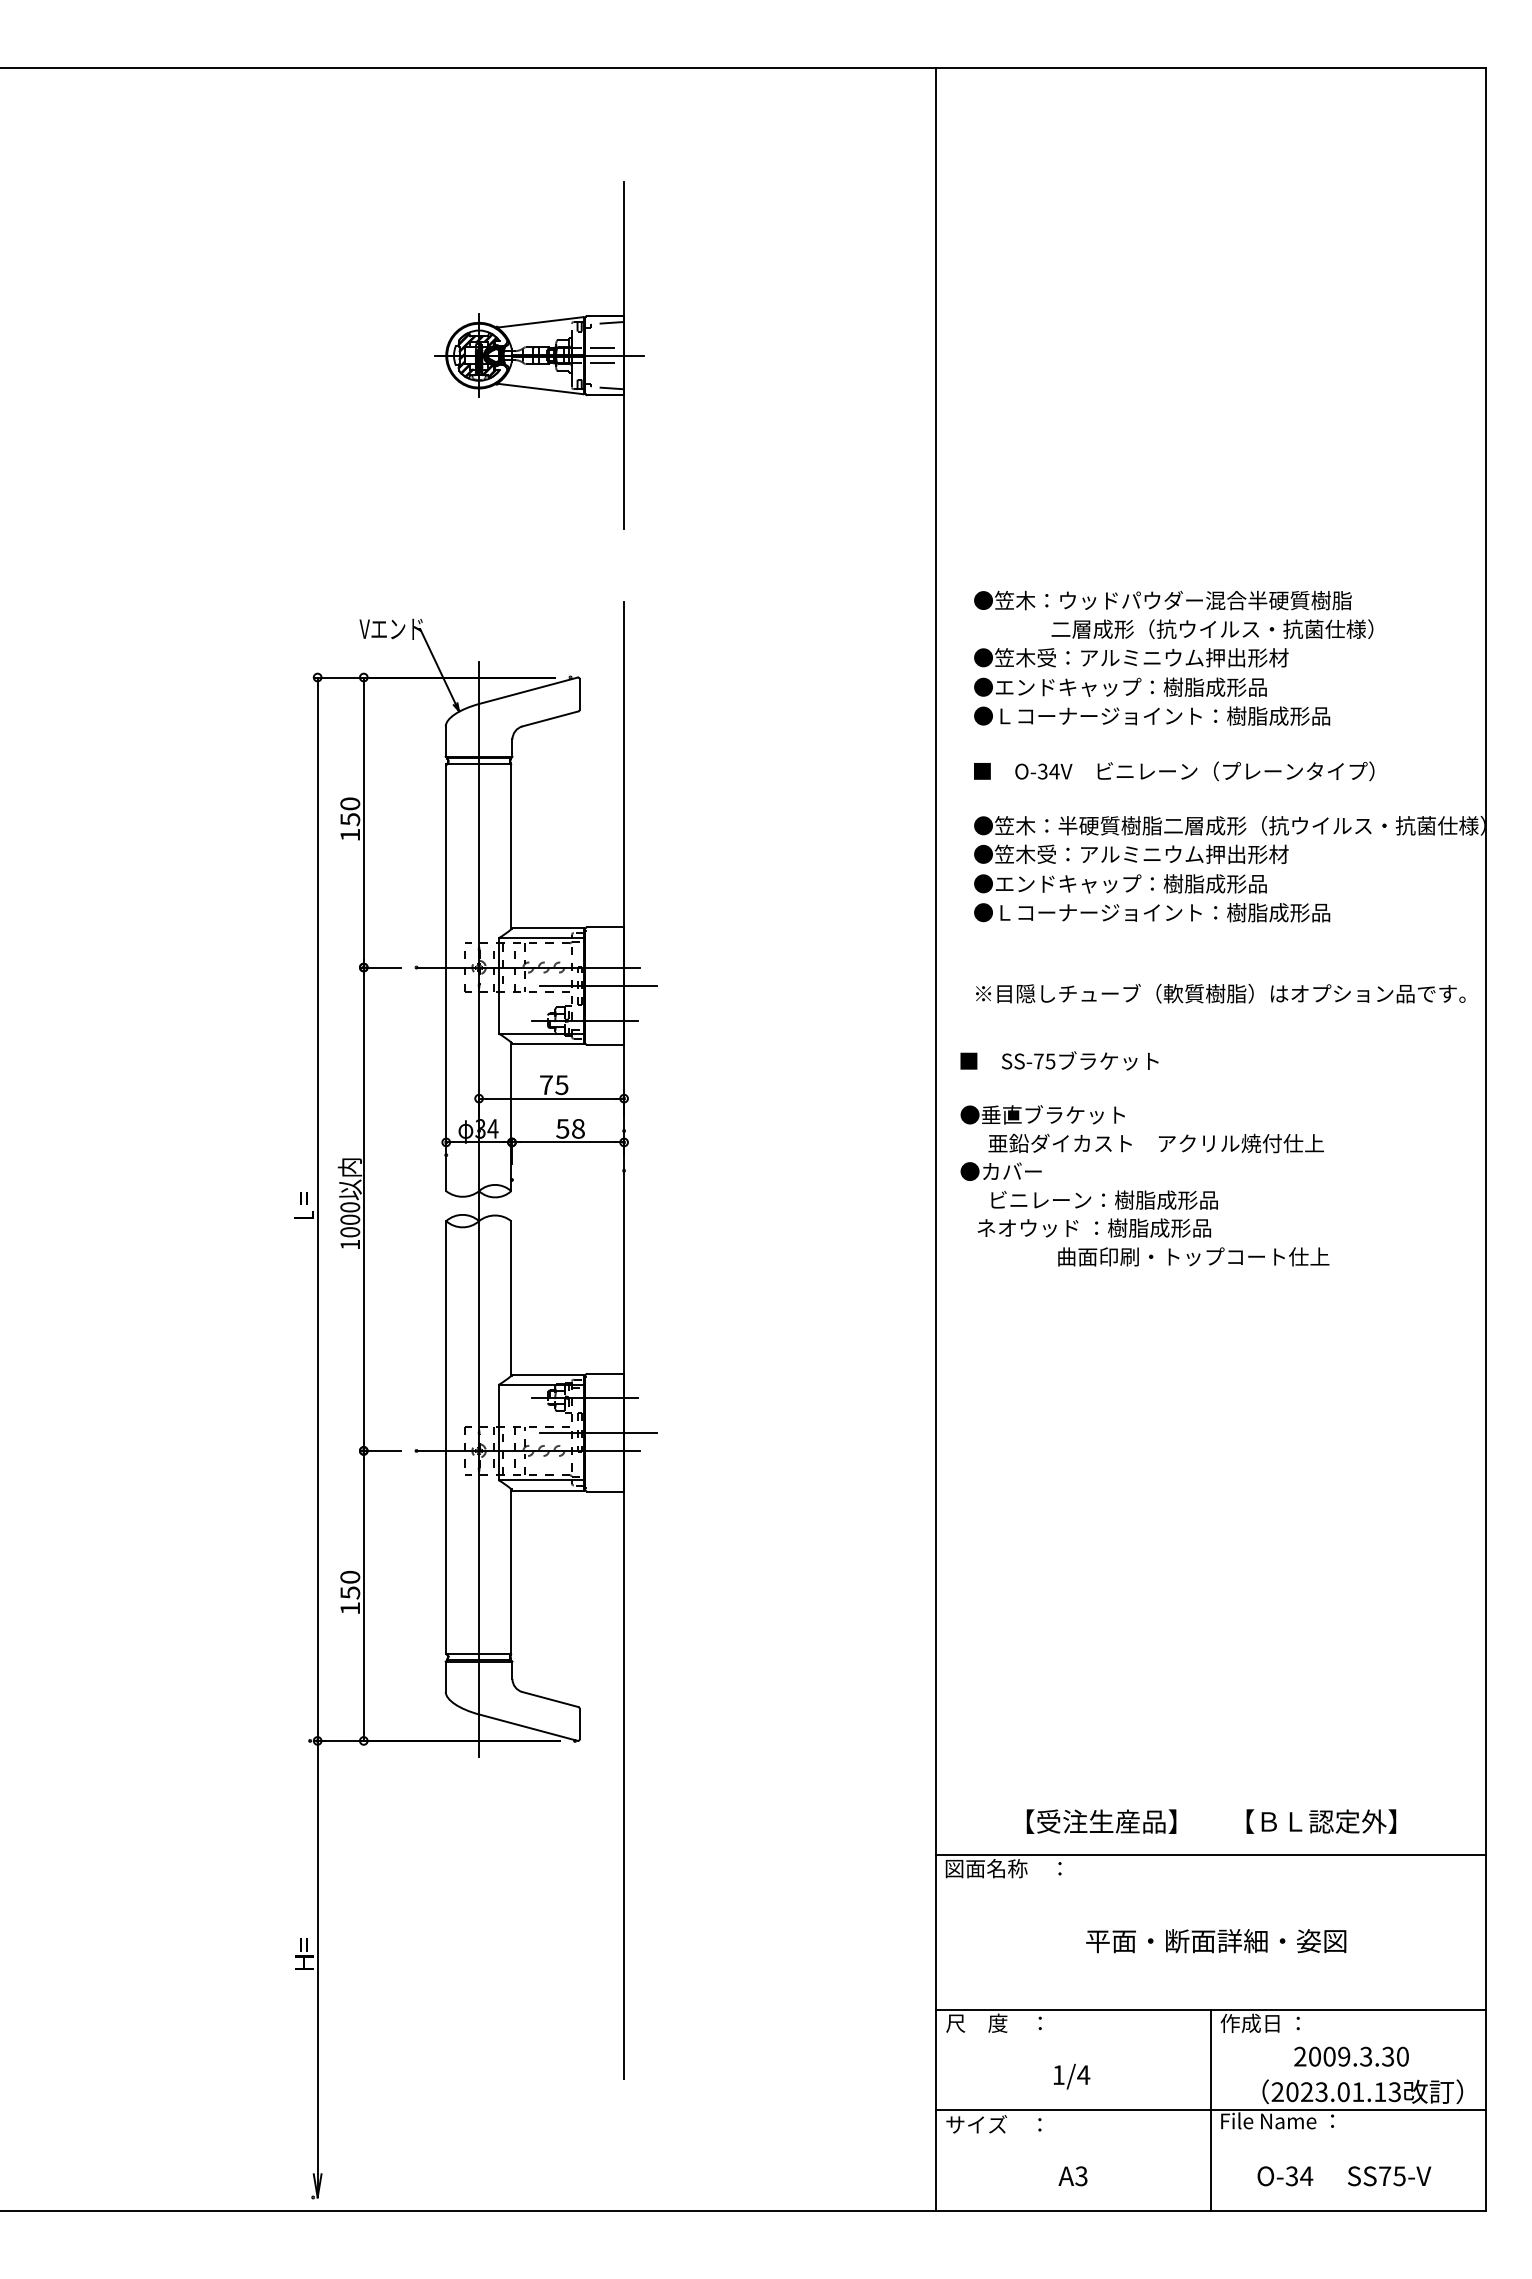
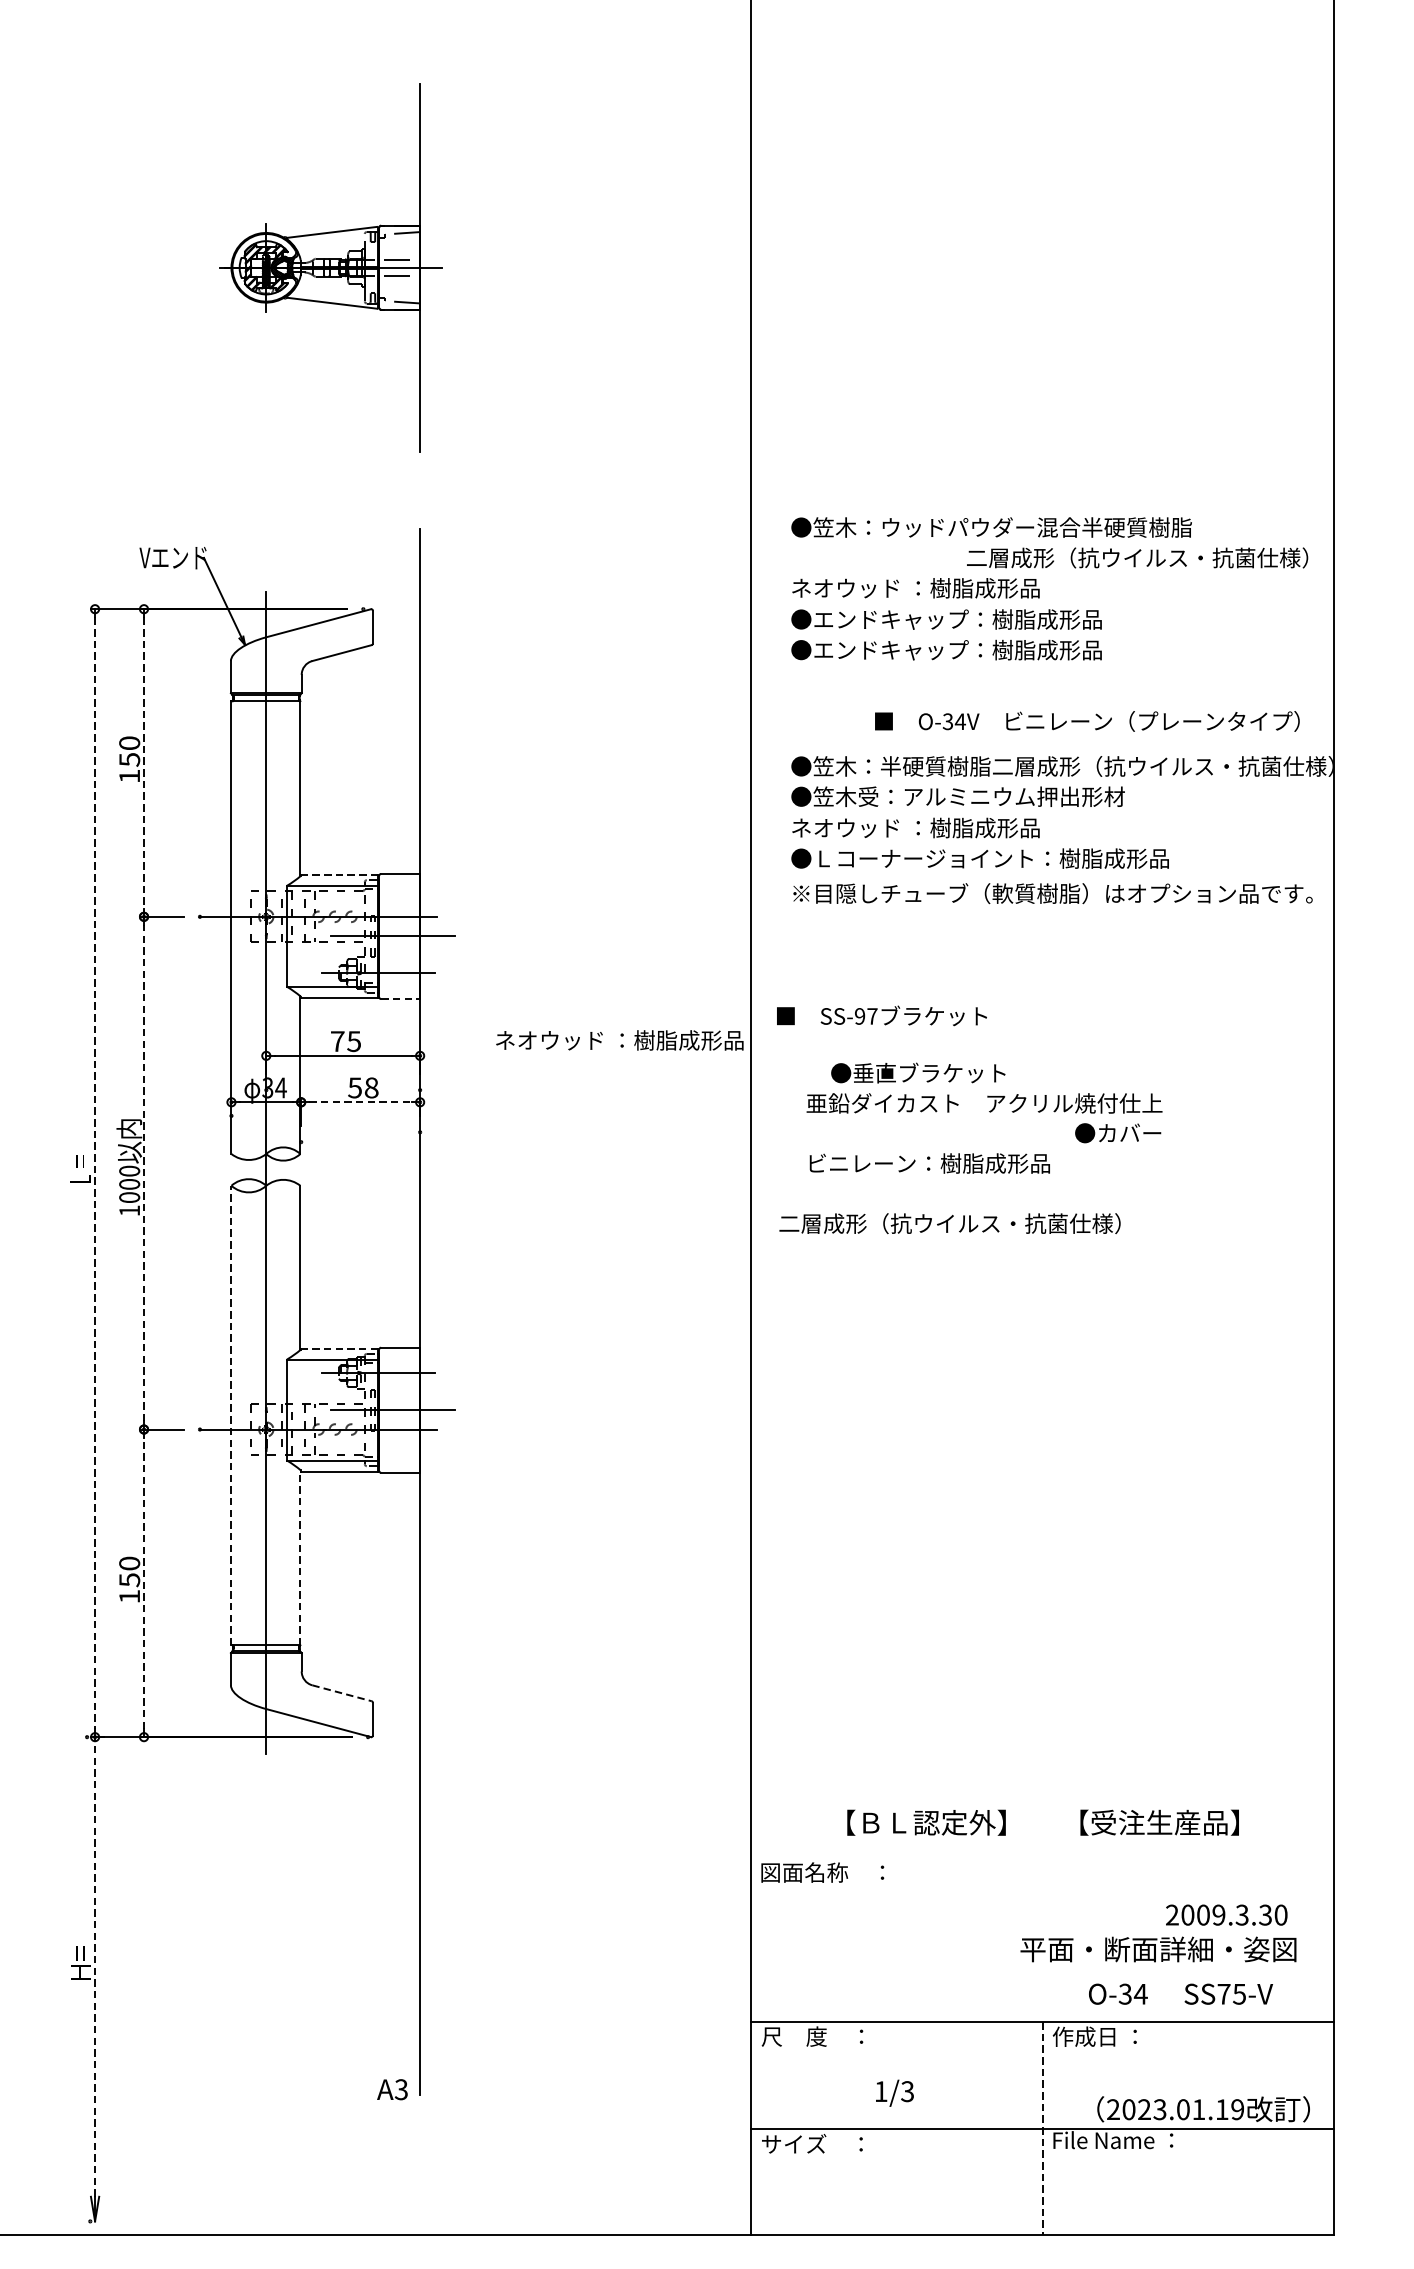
text: (1212, 628) -> (1137, 557), moved
text: (1131, 657) -> (958, 587), ●笠木受：アルミニウム押出形材 -> ネオウッド ：樹脂成形品
text: (1162, 715) -> (991, 649), ●Ｌコーナージョイント：樹脂成形品 -> ●エンドキャップ：樹脂成形品
text: (1174, 771) -> (1087, 721), moved
line: (363, 823) -> (143, 764), solid -> dashed
text: (1120, 883) -> (946, 827), ●エンドキャップ：樹脂成形品 -> ネオウッド ：樹脂成形品
line: (548, 927) -> (339, 874), solid -> dashed
text: (1220, 993) -> (1052, 893), moved
line: (606, 1045) -> (401, 999), solid -> dashed
text: (1044, 1061) -> (866, 1016), SS-75 -> SS-97
text: (1042, 1114) -> (918, 1072), moved
line: (568, 1142) -> (361, 1102), solid -> dashed
text: (1000, 1171) -> (1117, 1133), moved
line: (317, 1209) -> (94, 1173), solid -> dashed
line: (363, 1209) -> (143, 1173), solid -> dashed
text: (1093, 1227) -> (618, 1039), moved
text: (1145, 1256) -> (973, 1223), 曲面印刷・トップコート仕上 -> 二層成形（抗ウイルス・抗菌仕様）
line: (547, 1374) -> (338, 1348), solid -> dashed
line: (446, 1437) -> (231, 1415), solid -> dashed
line: (511, 1571) -> (300, 1557), solid -> dashed
line: (363, 1595) -> (143, 1582), solid -> dashed
line: (550, 1699) -> (342, 1693), solid -> dashed
text: (1101, 1821) -> (926, 1822), 【受注生産品】 -> 【ＢＬ認定外】
text: (1321, 1821) -> (1159, 1822), 【ＢＬ認定外】 -> 【受注生産品】
line: (1210, 1854) -> (1042, 1857), removed
text: (1216, 1941) -> (1158, 1949), moved
line: (317, 1957) -> (94, 1966), solid -> dashed
text: (1351, 2056) -> (1226, 1914), moved
text: (1083, 2075) -> (907, 2092), 1/4 -> 1/3
text: (1394, 2092) -> (1237, 2110), 2023.01.13 -> 2023.01.19
line: (1210, 2110) -> (1042, 2129), solid -> dashed
text: (1072, 2176) -> (391, 2089), moved
text: (1344, 2176) -> (1181, 1994), moved

